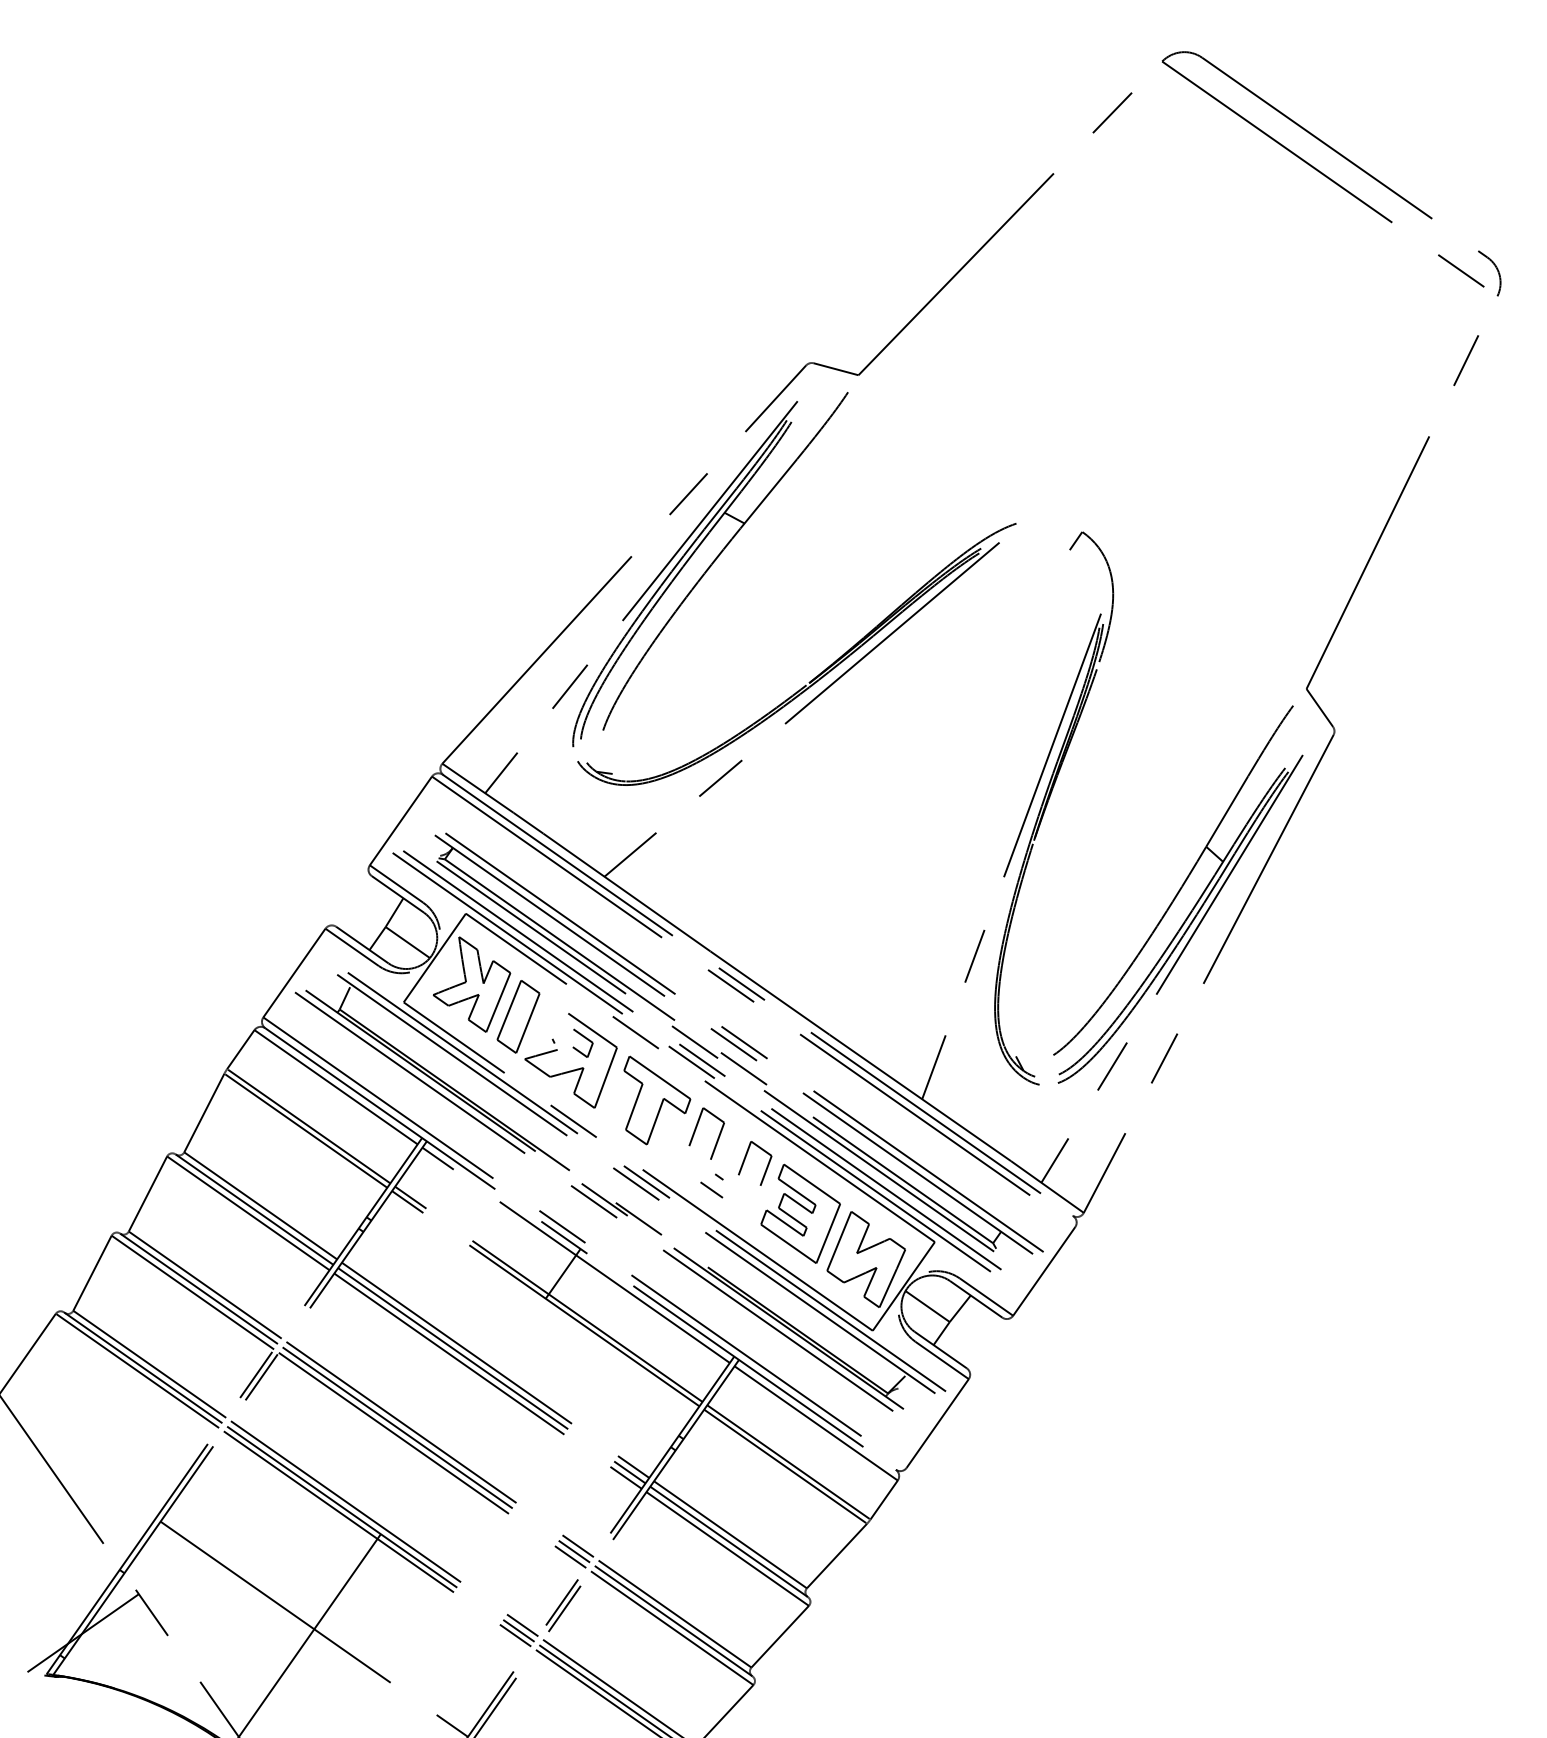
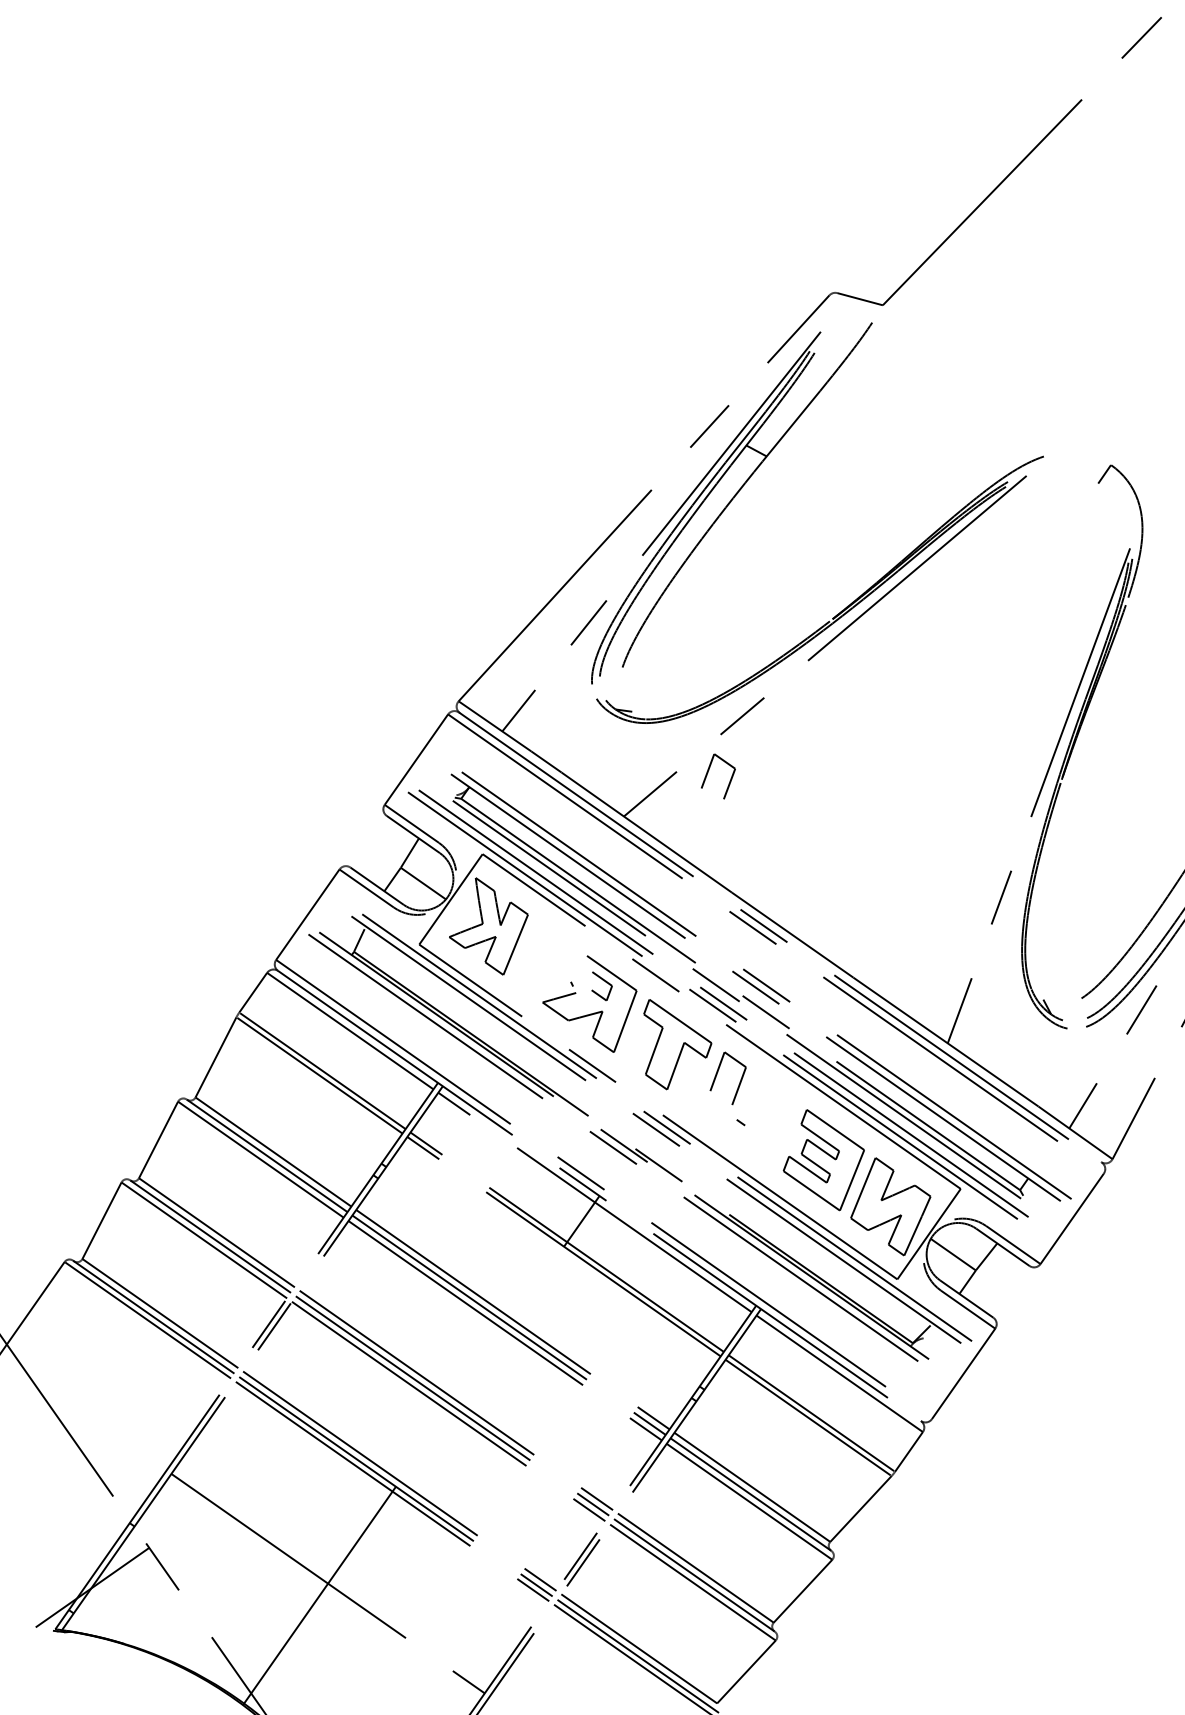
part: (518, 1016) -> (536, 958), removed
part: (745, 1160) -> (708, 773), moved
line: (711, 1189) -> (733, 1135), removed

